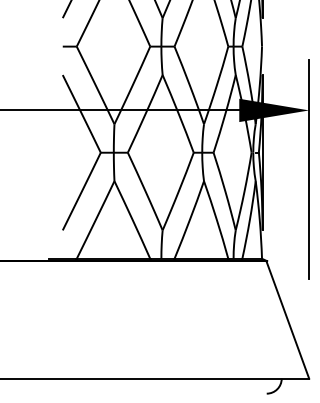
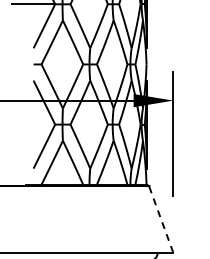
line: (286, 318) -> (160, 218), solid -> dashed

